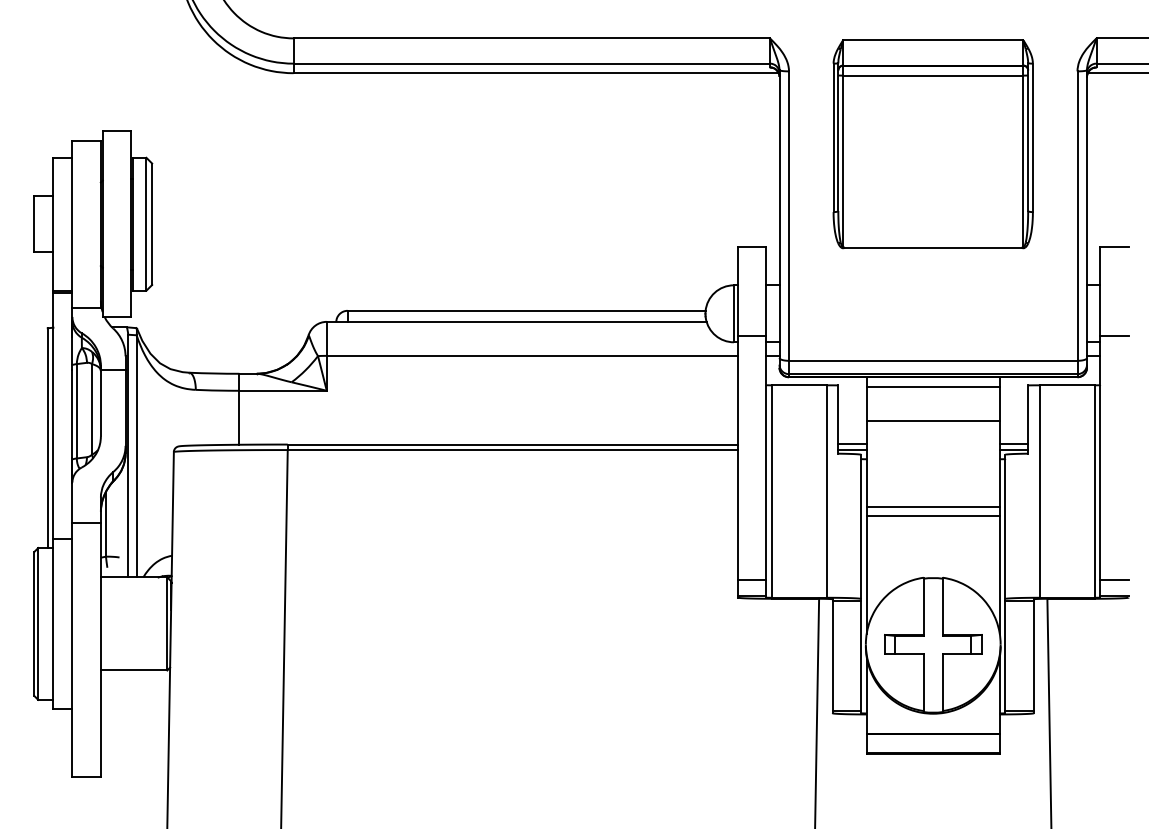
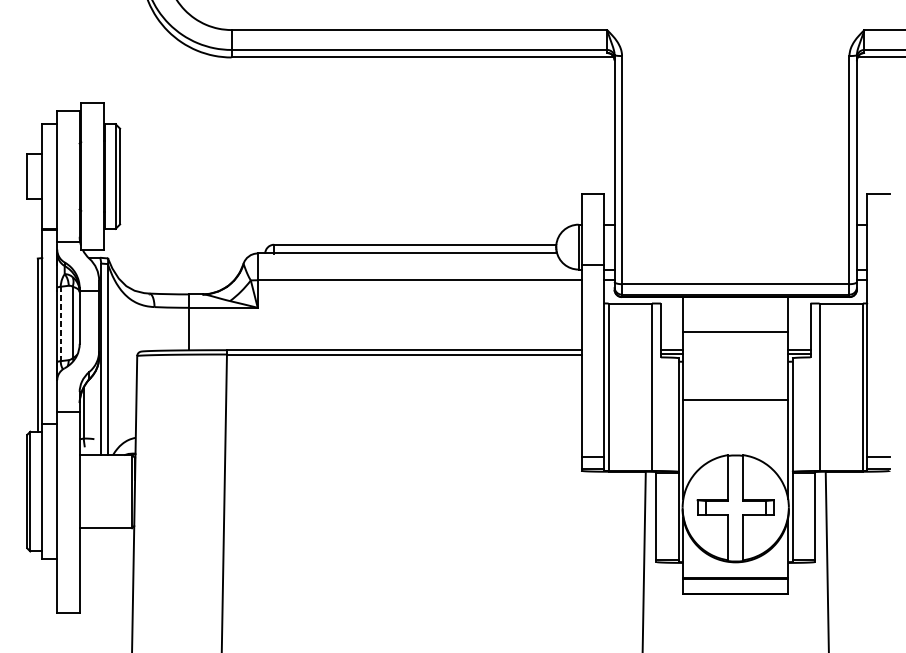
part: (932, 144) -> (735, 113), removed
line: (1114, 335) -> (878, 264), removed
line: (932, 387) -> (735, 305), removed
line: (76, 411) -> (60, 324), solid -> dashed
line: (932, 515) -> (735, 406), removed

